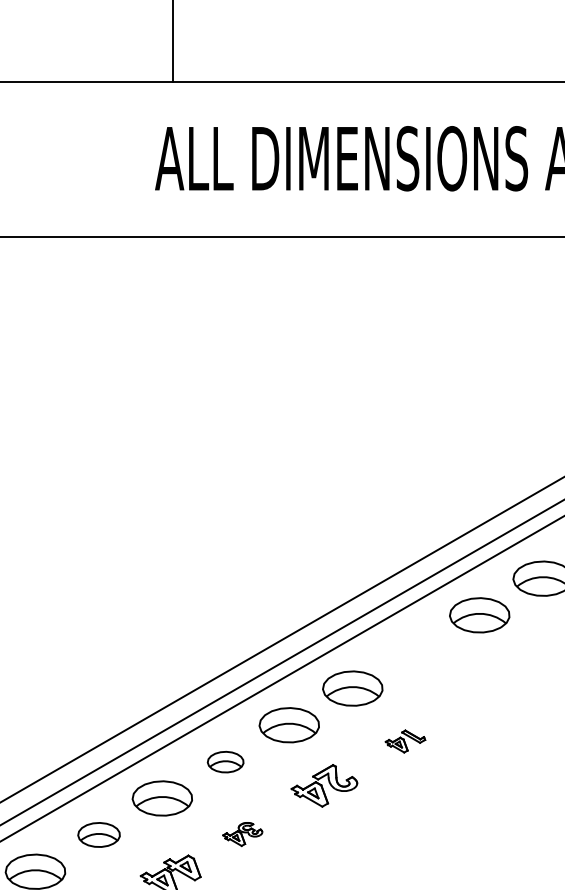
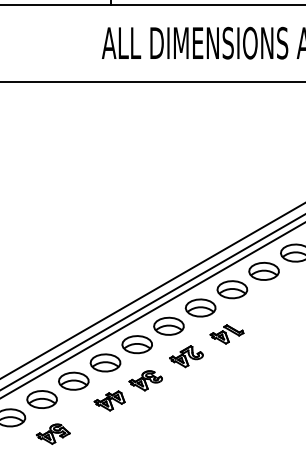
part: (416, 651) -> (232, 289), added
part: (404, 741) -> (226, 334), size x1.67
part: (224, 761) -> (136, 344), size x1.67
part: (98, 833) -> (73, 380), size x1.43
part: (242, 833) -> (145, 380), size x1.67

